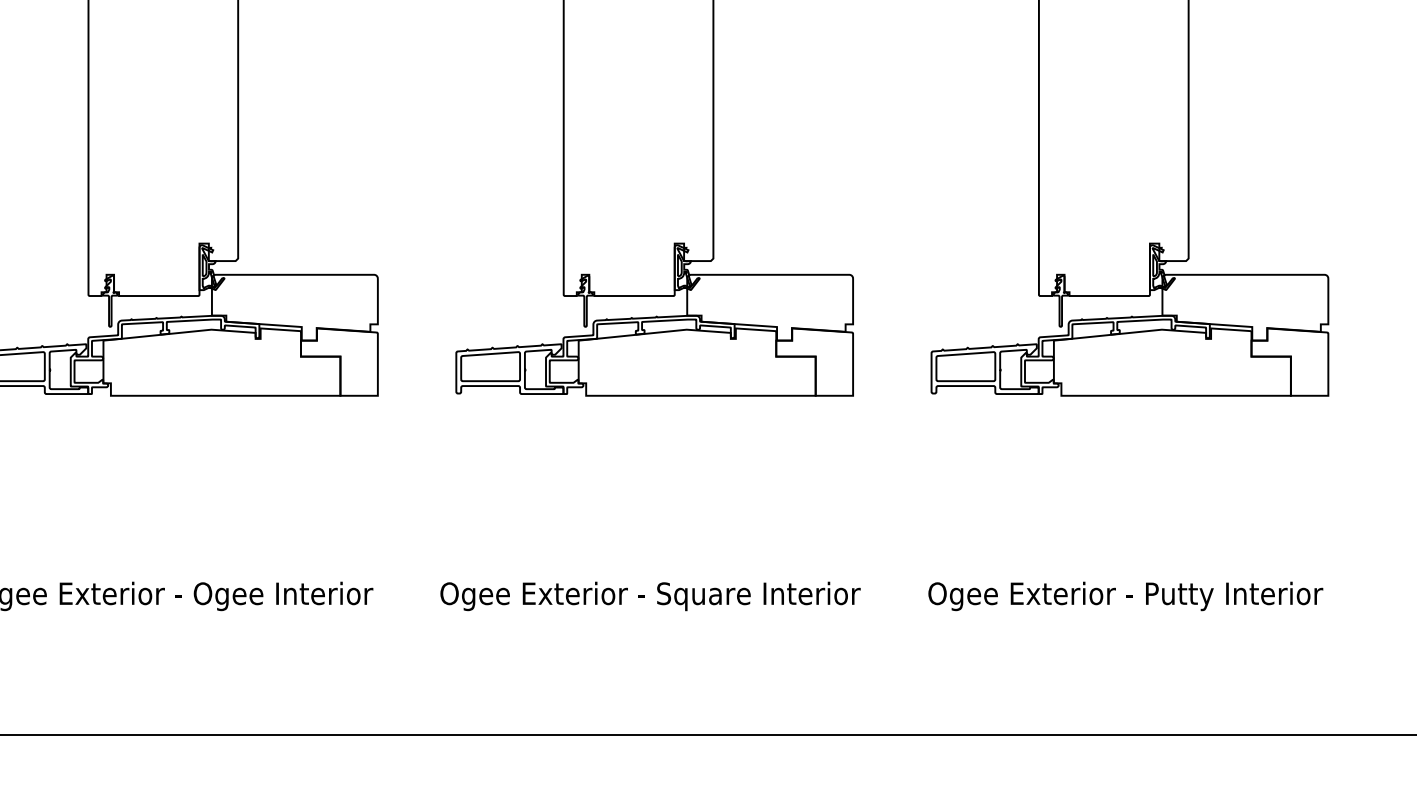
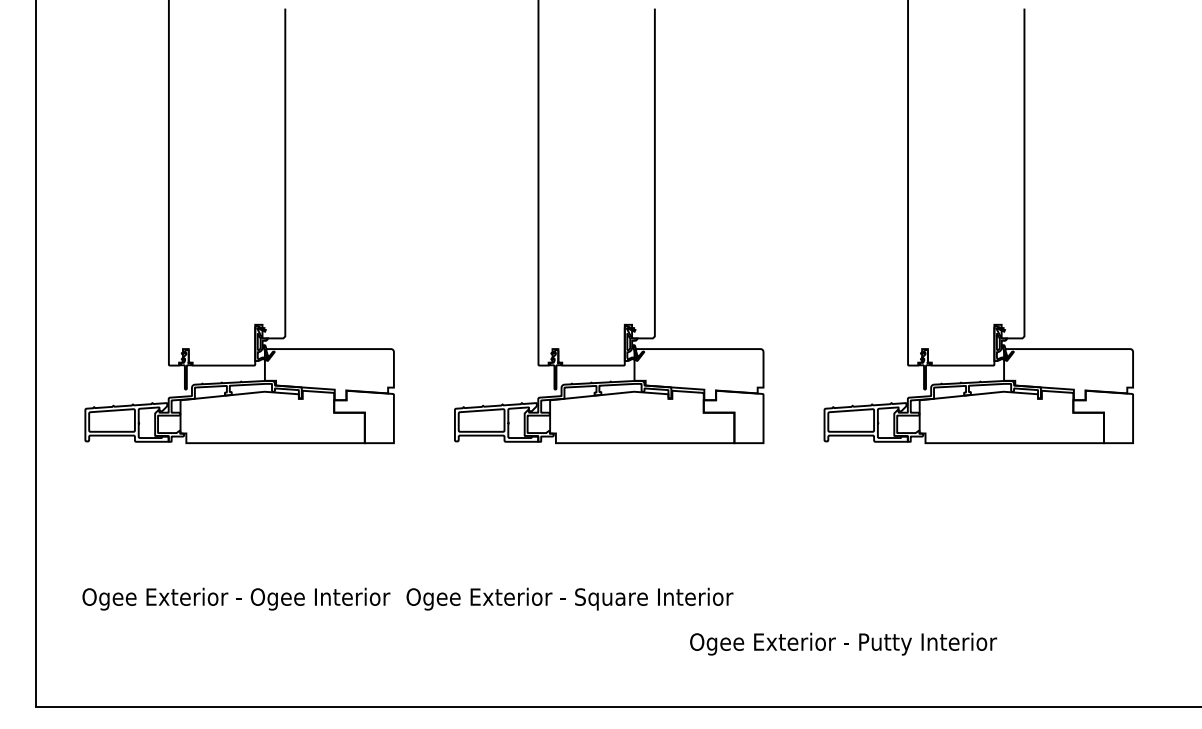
text: (649, 595) -> (569, 598), moved
text: (1125, 595) -> (843, 643), moved

